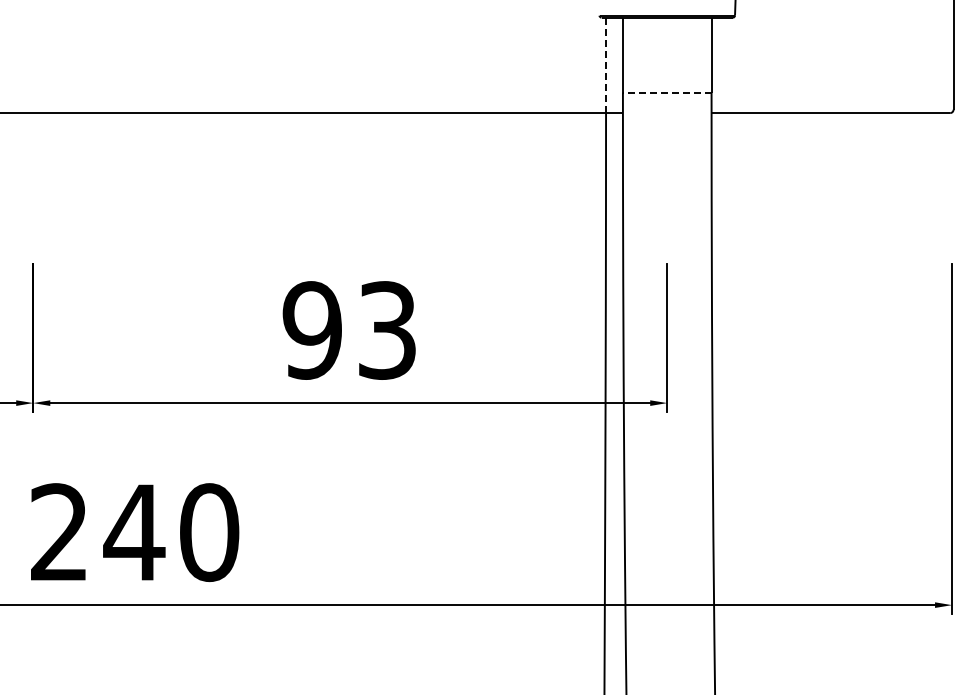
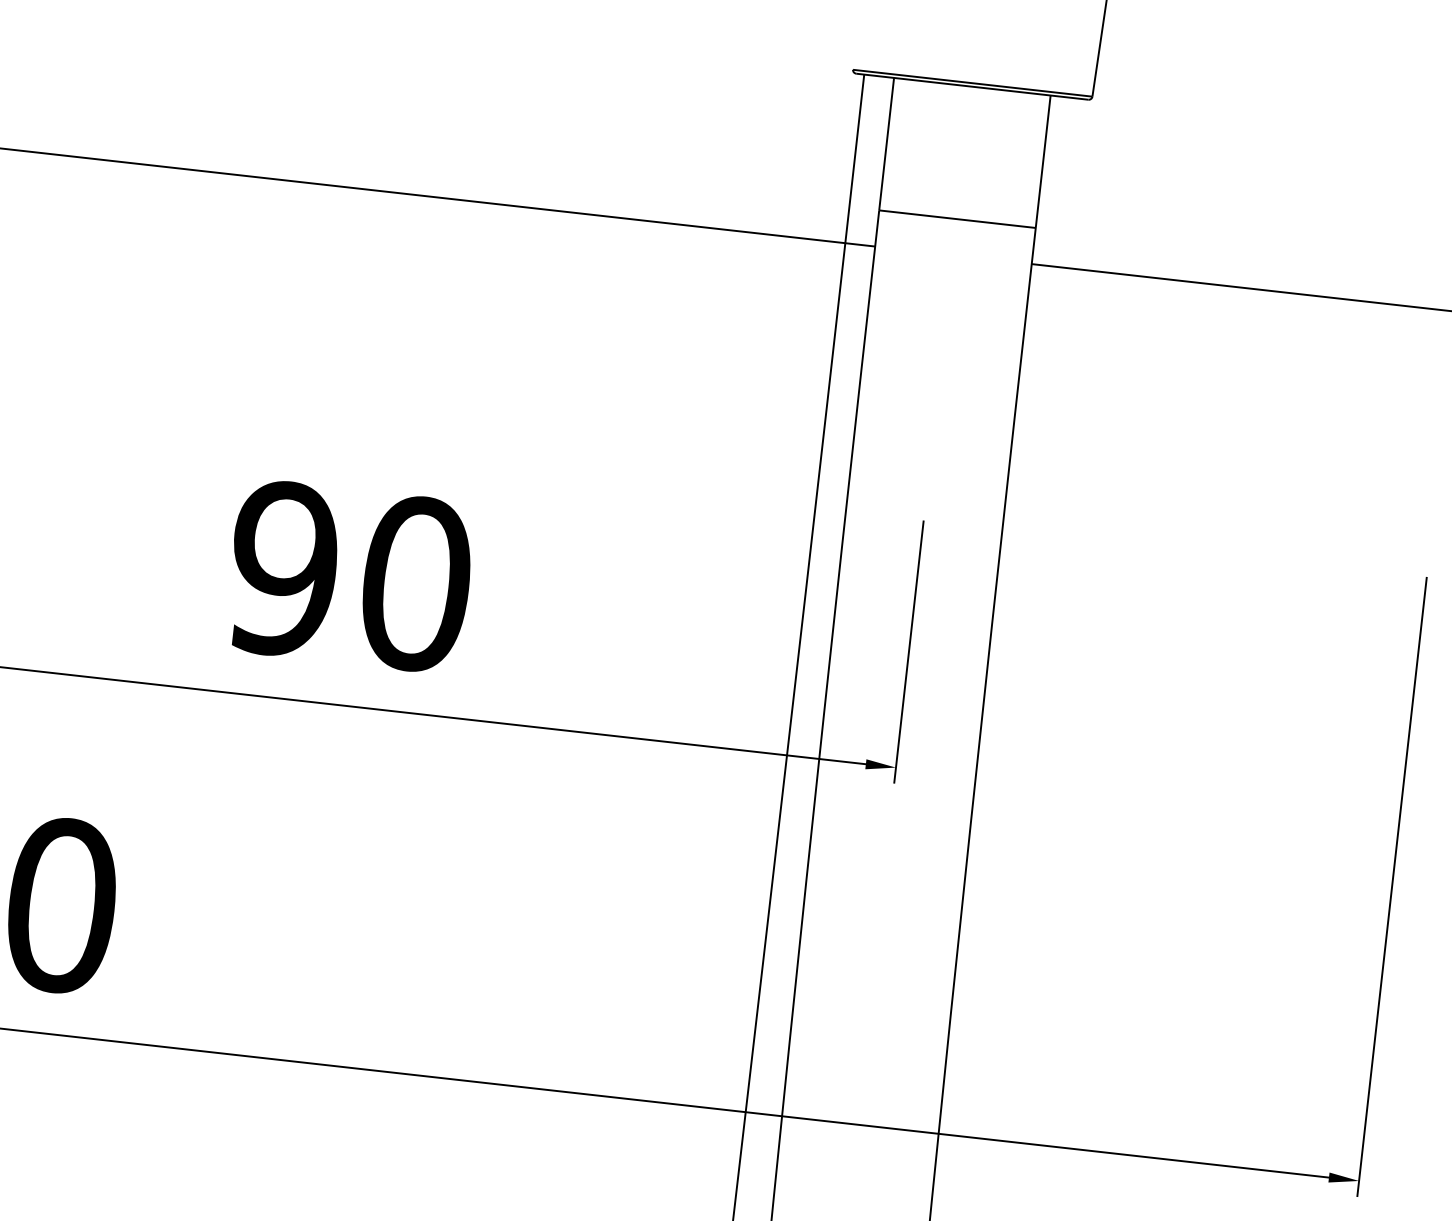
line: (606, 65) -> (855, 159), dashed -> solid
line: (666, 92) -> (956, 218), dashed -> solid
text: (387, 330) -> (416, 583), 93 -> 90

